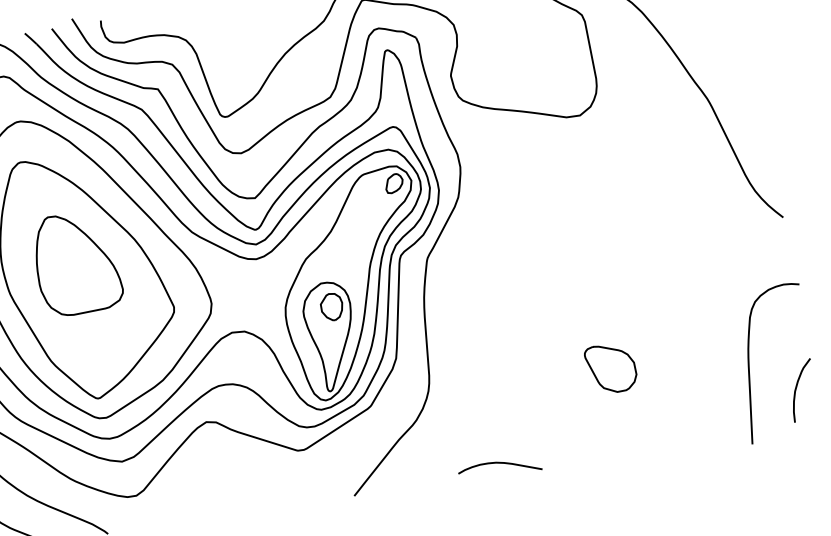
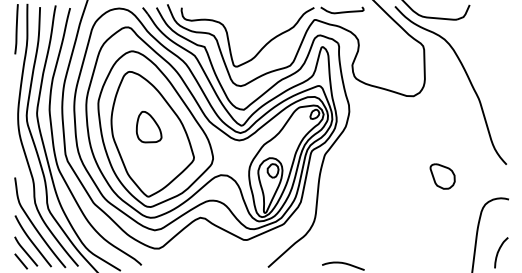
part: (75, 262) -> (148, 126), size x0.6
part: (610, 368) -> (442, 176), moved

